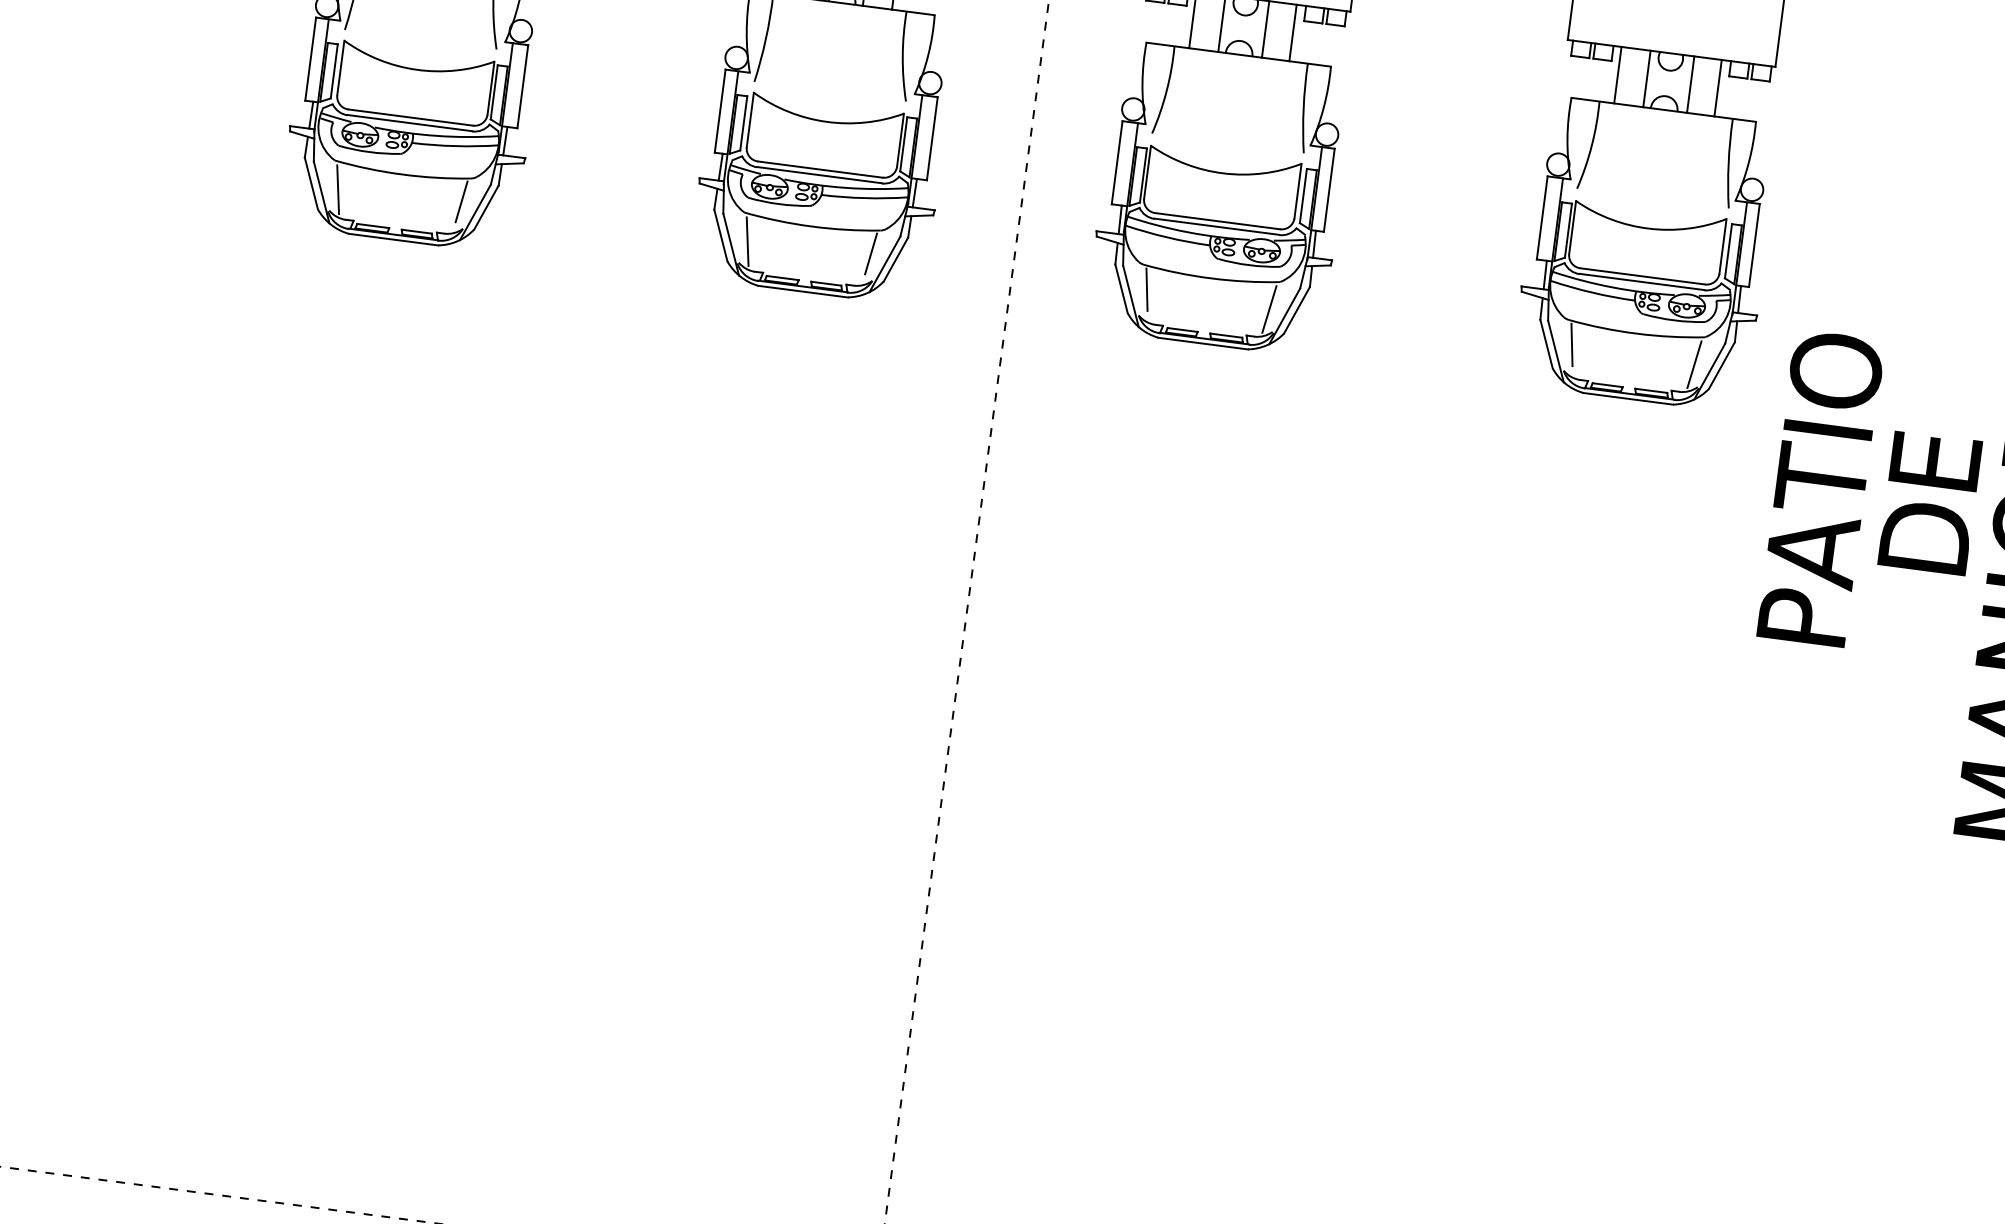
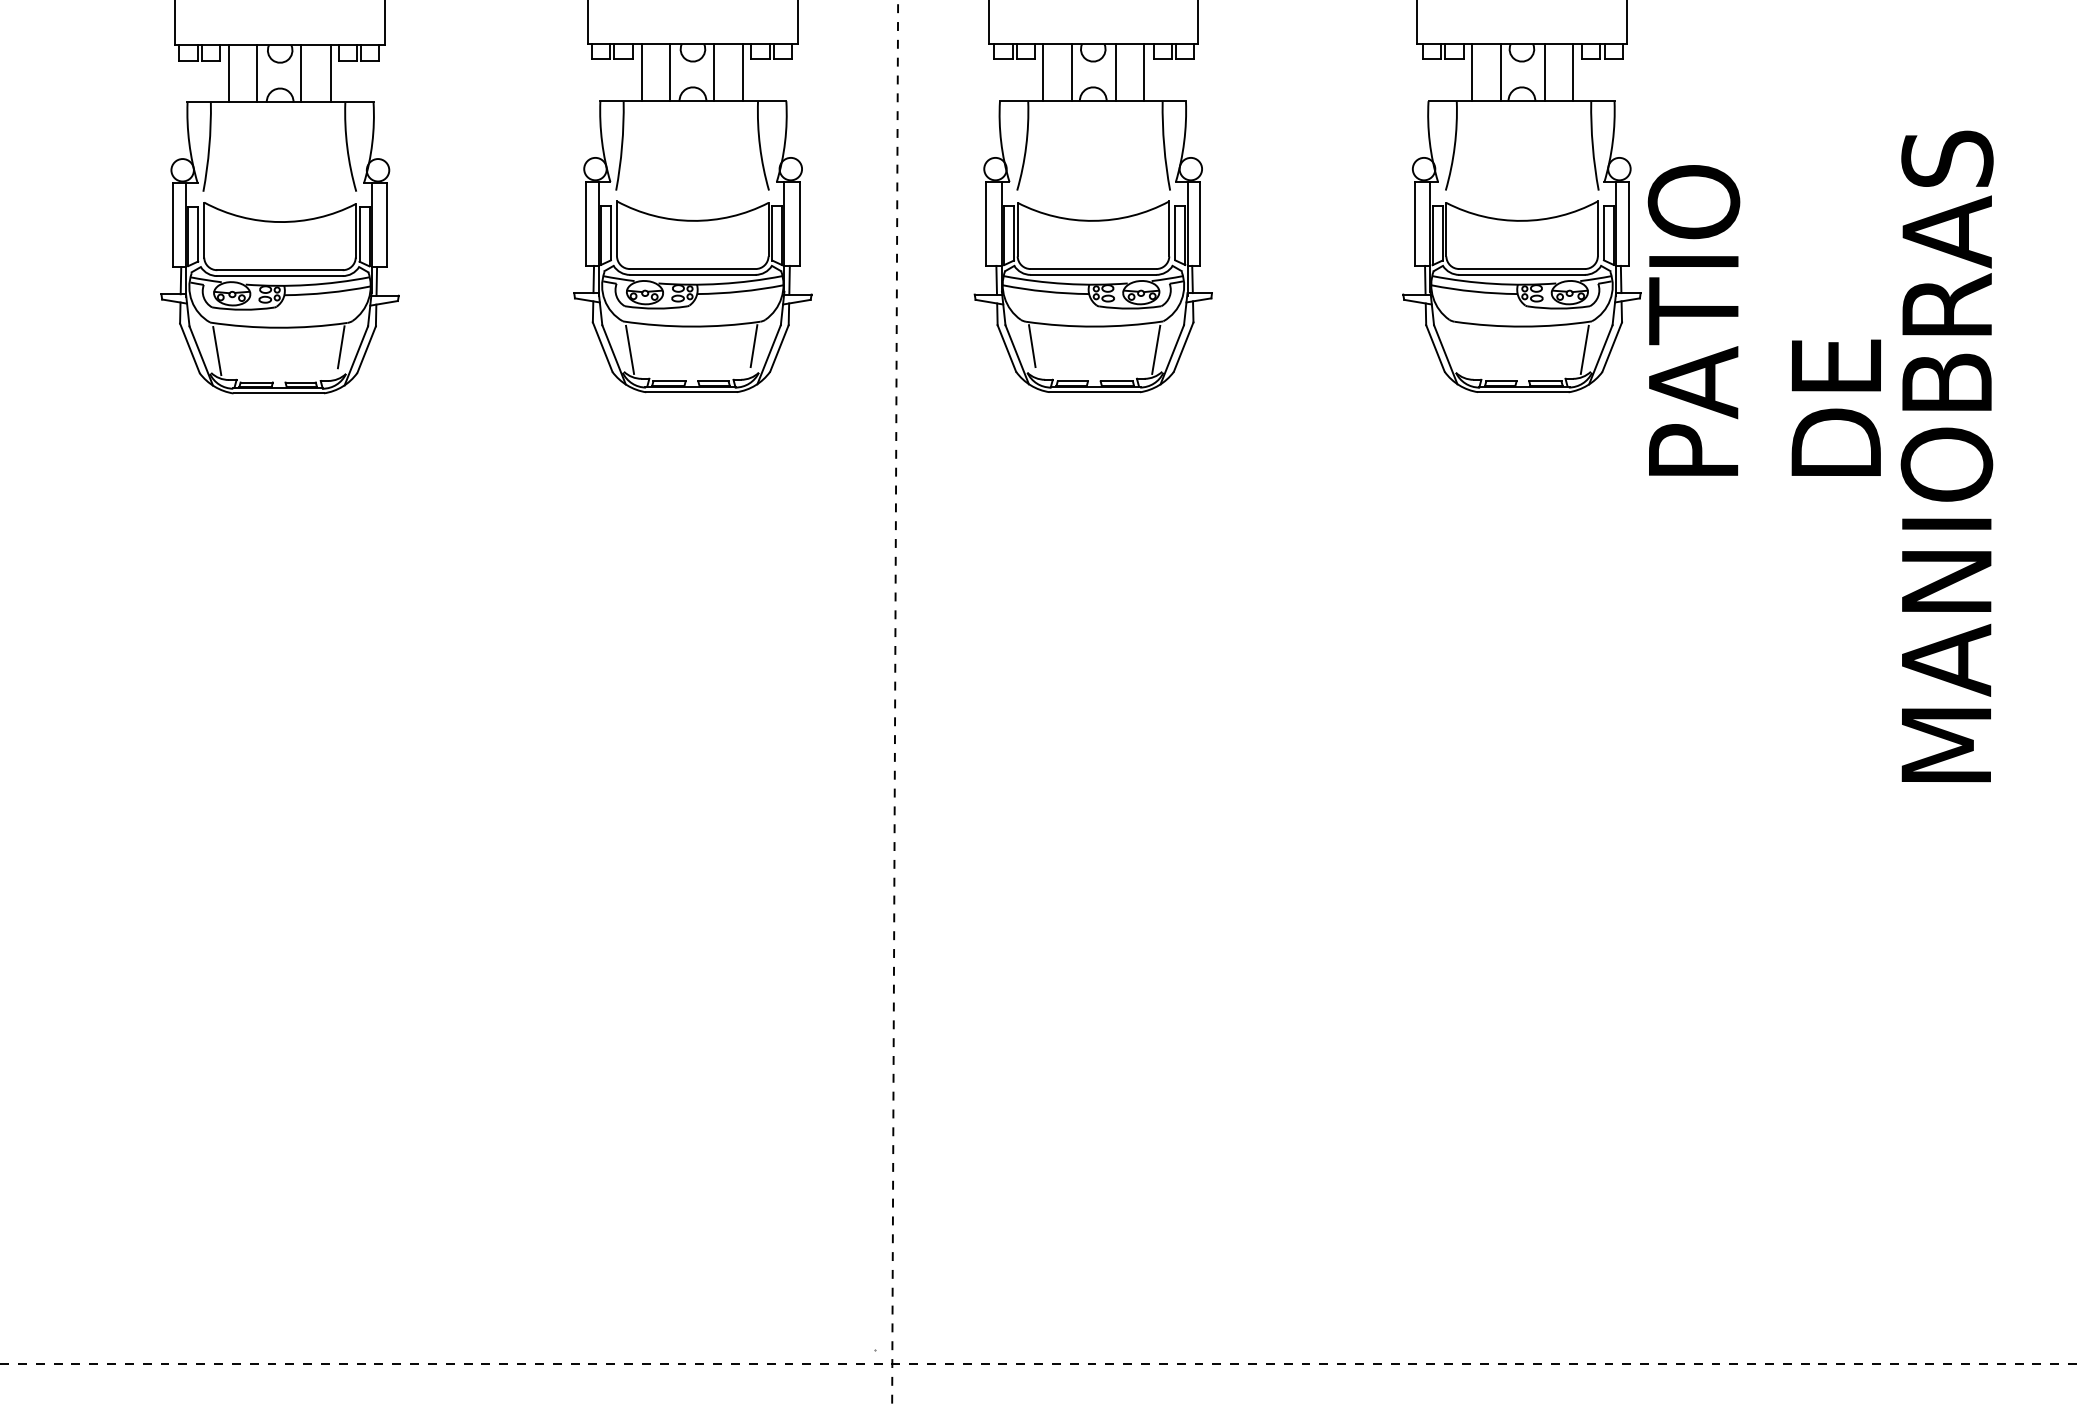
line: (1571, 345) -> (1460, 346), removed
text: (1820, 488) -> (1693, 320), moved
text: (1929, 502) -> (1835, 407), moved

